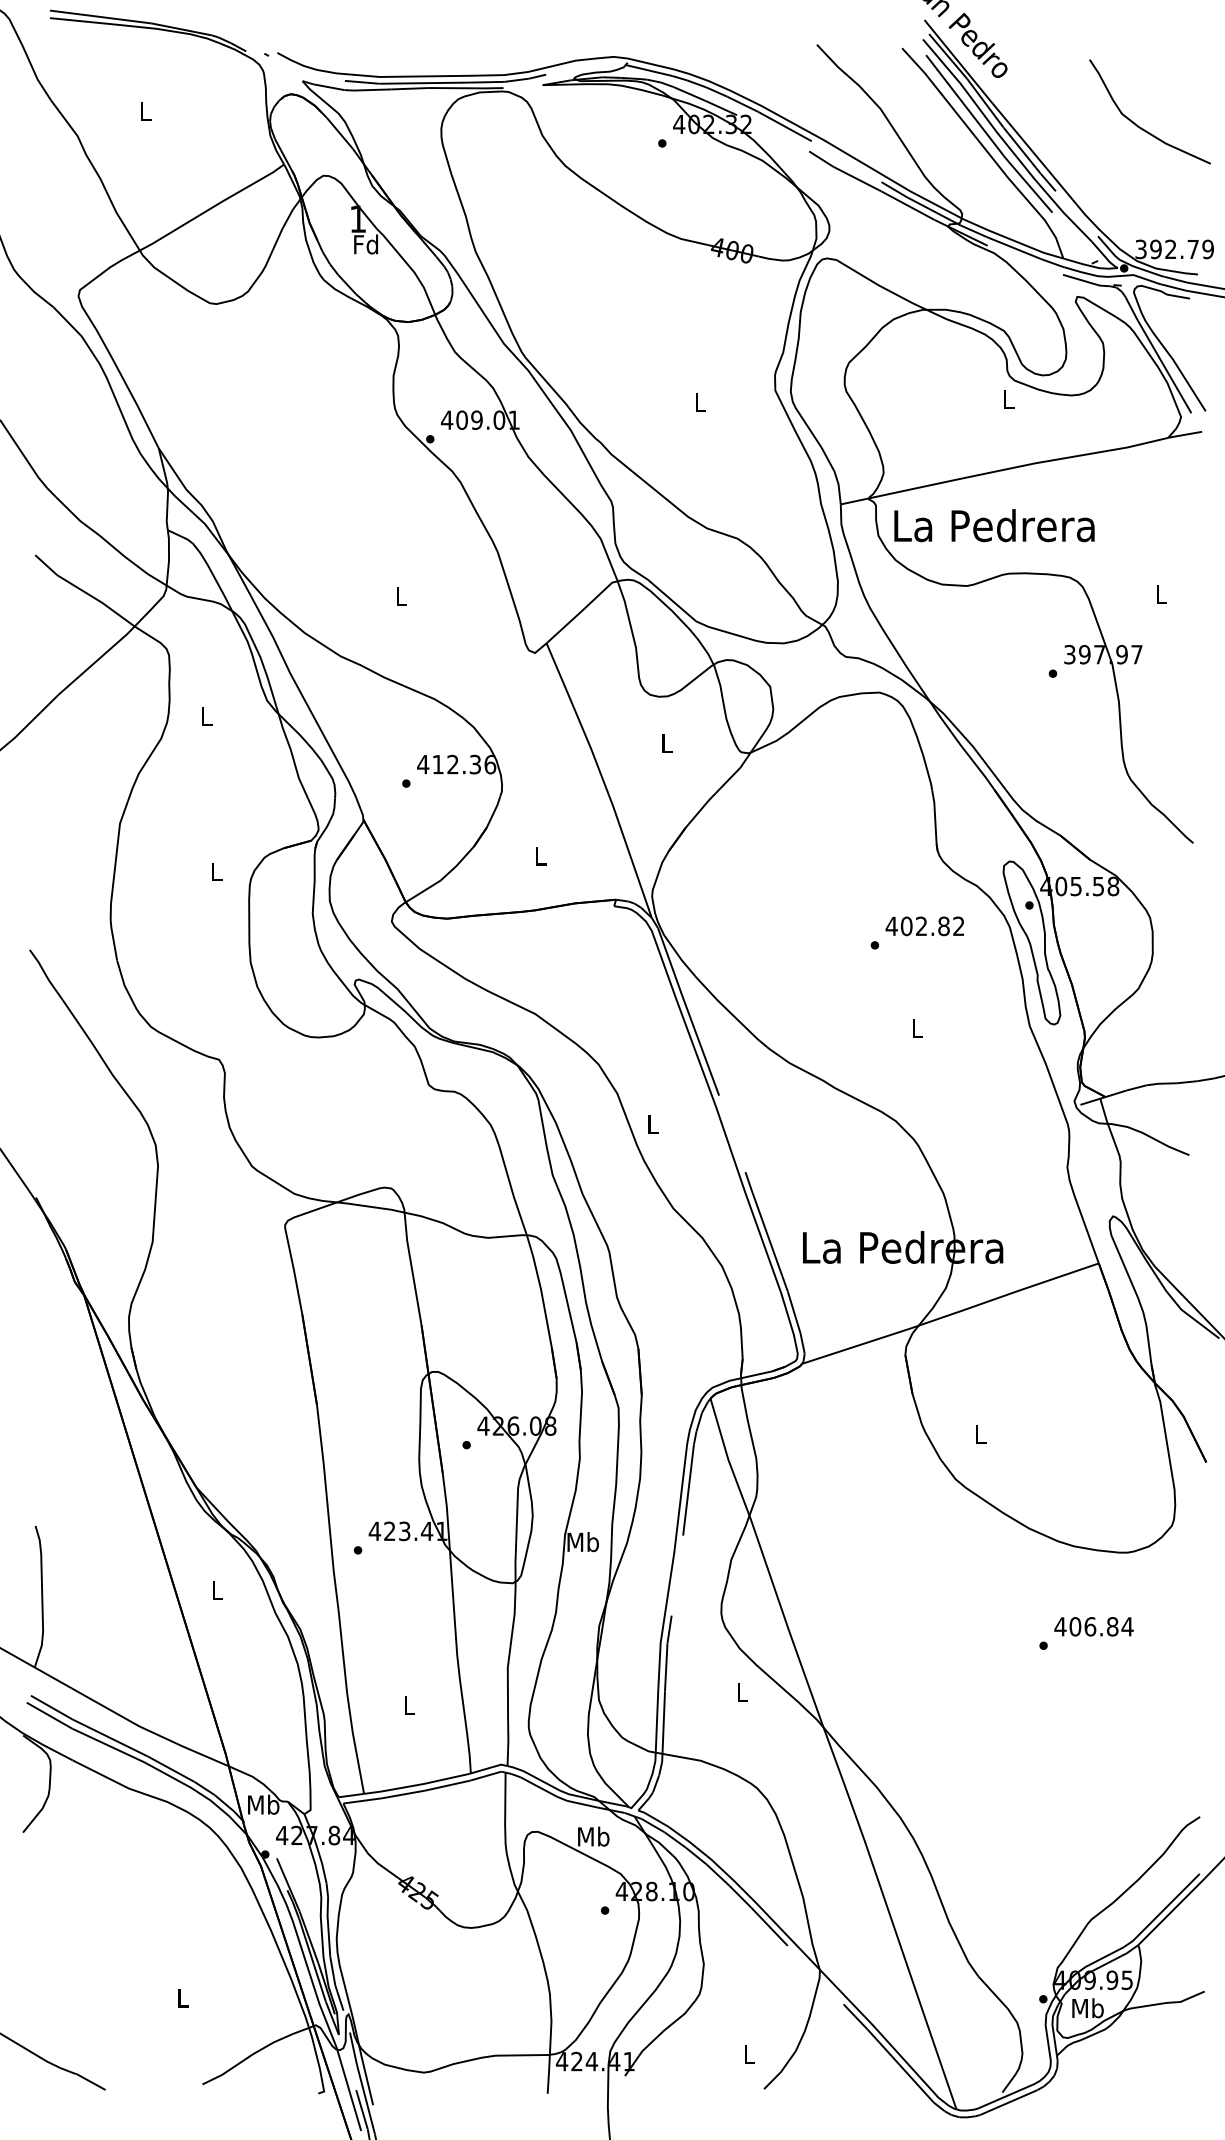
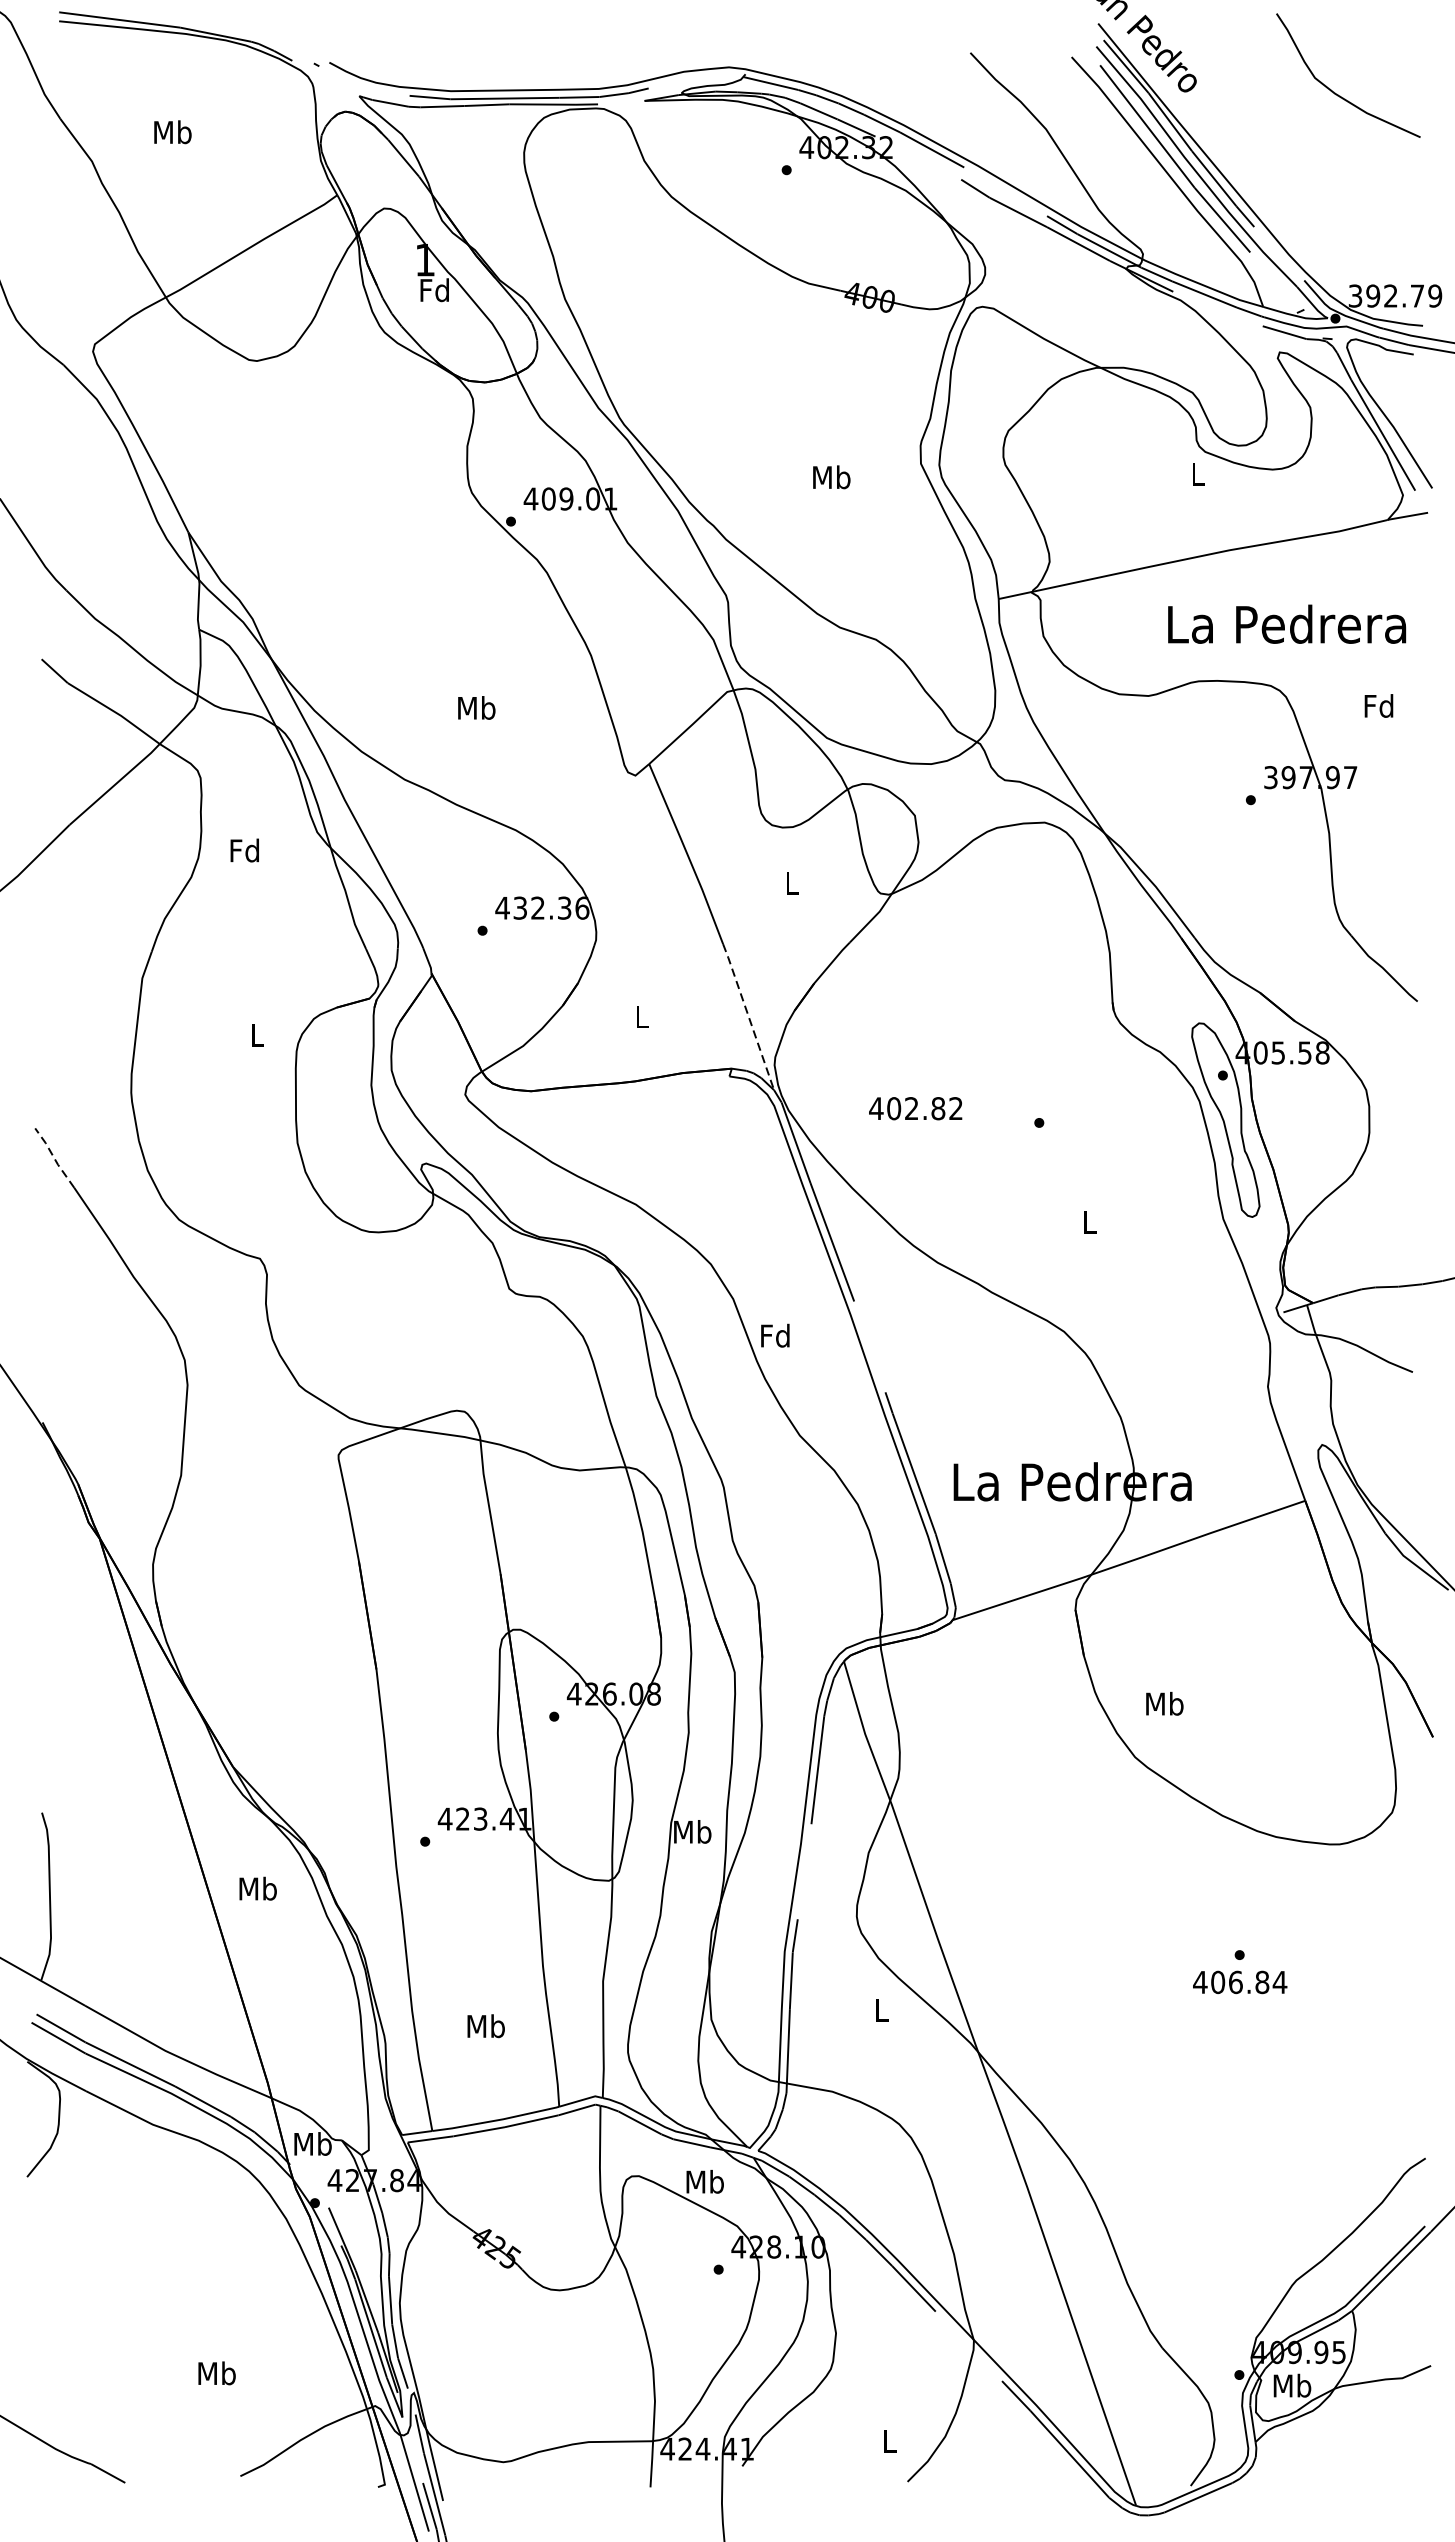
text: (145, 111) -> (172, 132), L -> Mb
curve: (1137, 124) -> (1333, 90), moved
text: (700, 401) -> (832, 476), L -> Mb
text: (994, 525) -> (1287, 624), moved
text: (1160, 594) -> (1378, 706), L -> Fd
text: (401, 596) -> (476, 708), L -> Mb
text: (206, 716) -> (245, 851), L -> Fd
text: (437, 764) -> (519, 908), 412.36 -> 432.36
line: (630, 855) -> (748, 1016), solid -> dashed
text: (924, 926) -> (915, 1108), moved
line: (45, 974) -> (53, 1157), solid -> dashed
text: (652, 1124) -> (775, 1335), L -> Fd
text: (980, 1434) -> (1164, 1704), L -> Mb
text: (217, 1589) -> (258, 1888), L -> Mb
text: (1093, 1626) -> (1239, 1982), moved
text: (409, 1705) -> (486, 2026), L -> Mb
text: (182, 1997) -> (216, 2372), L -> Mb

